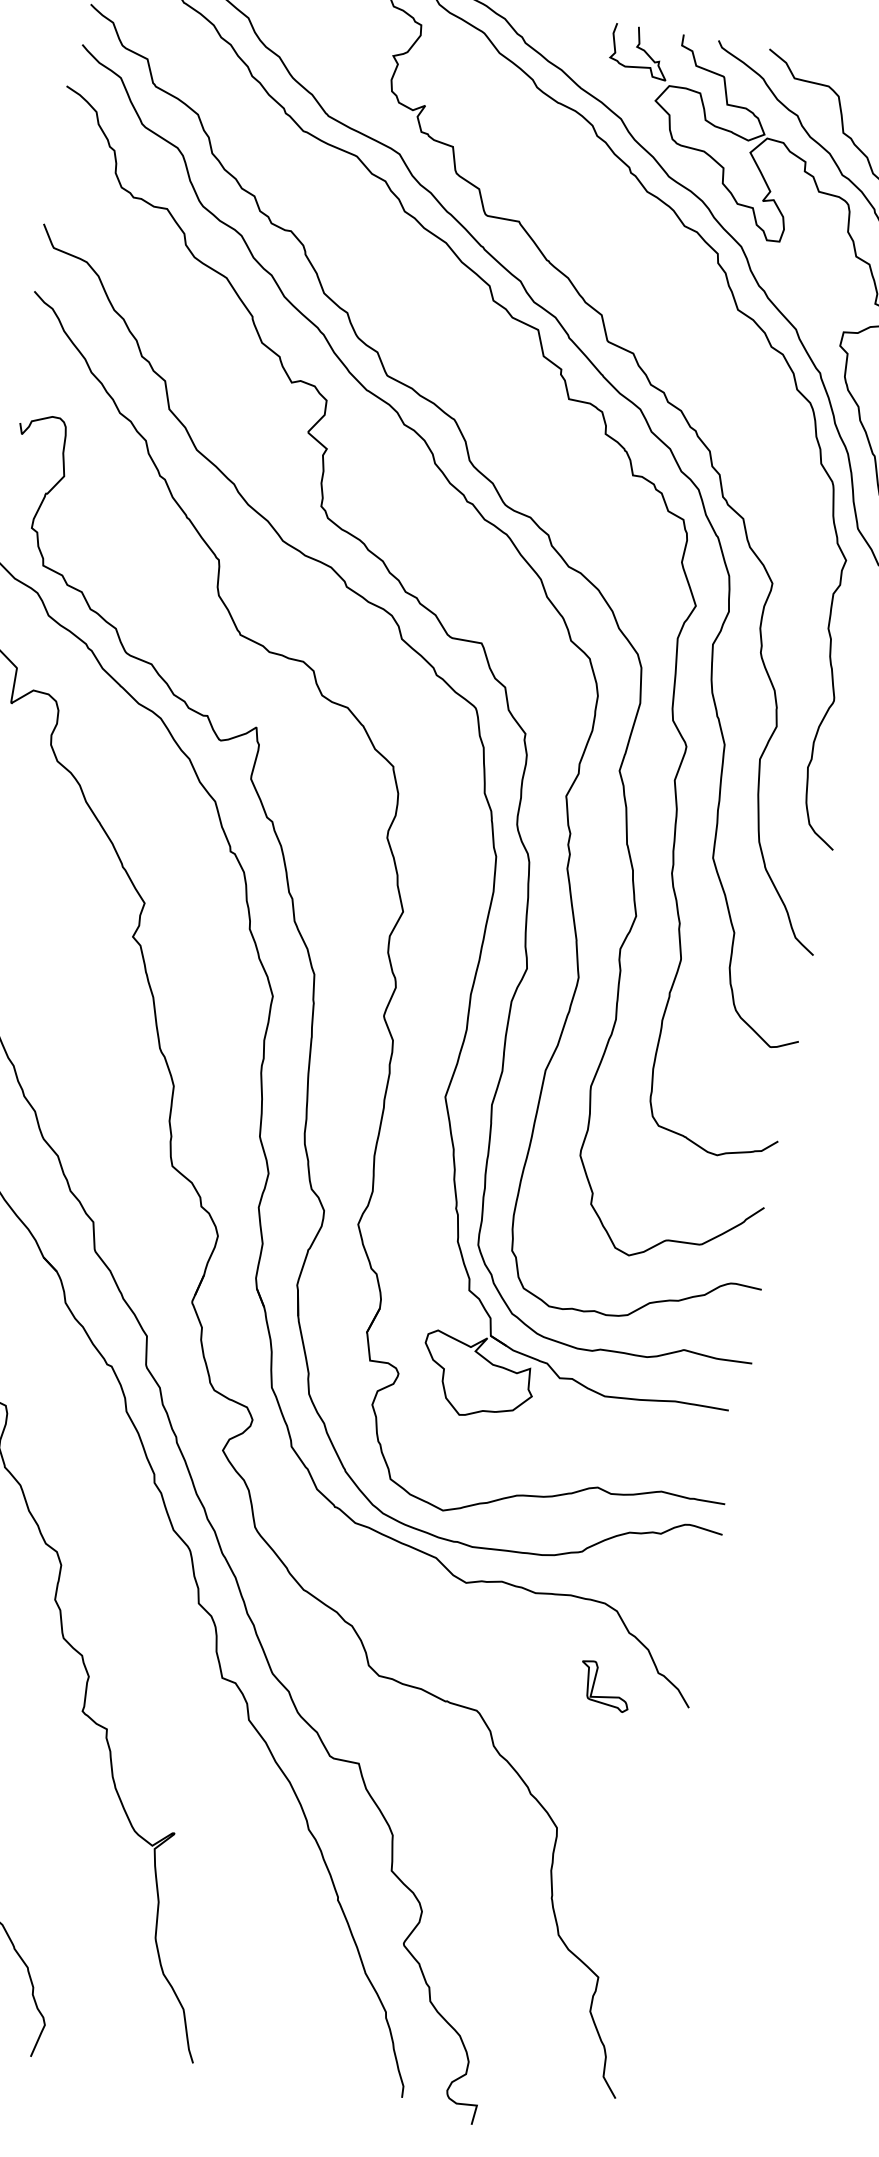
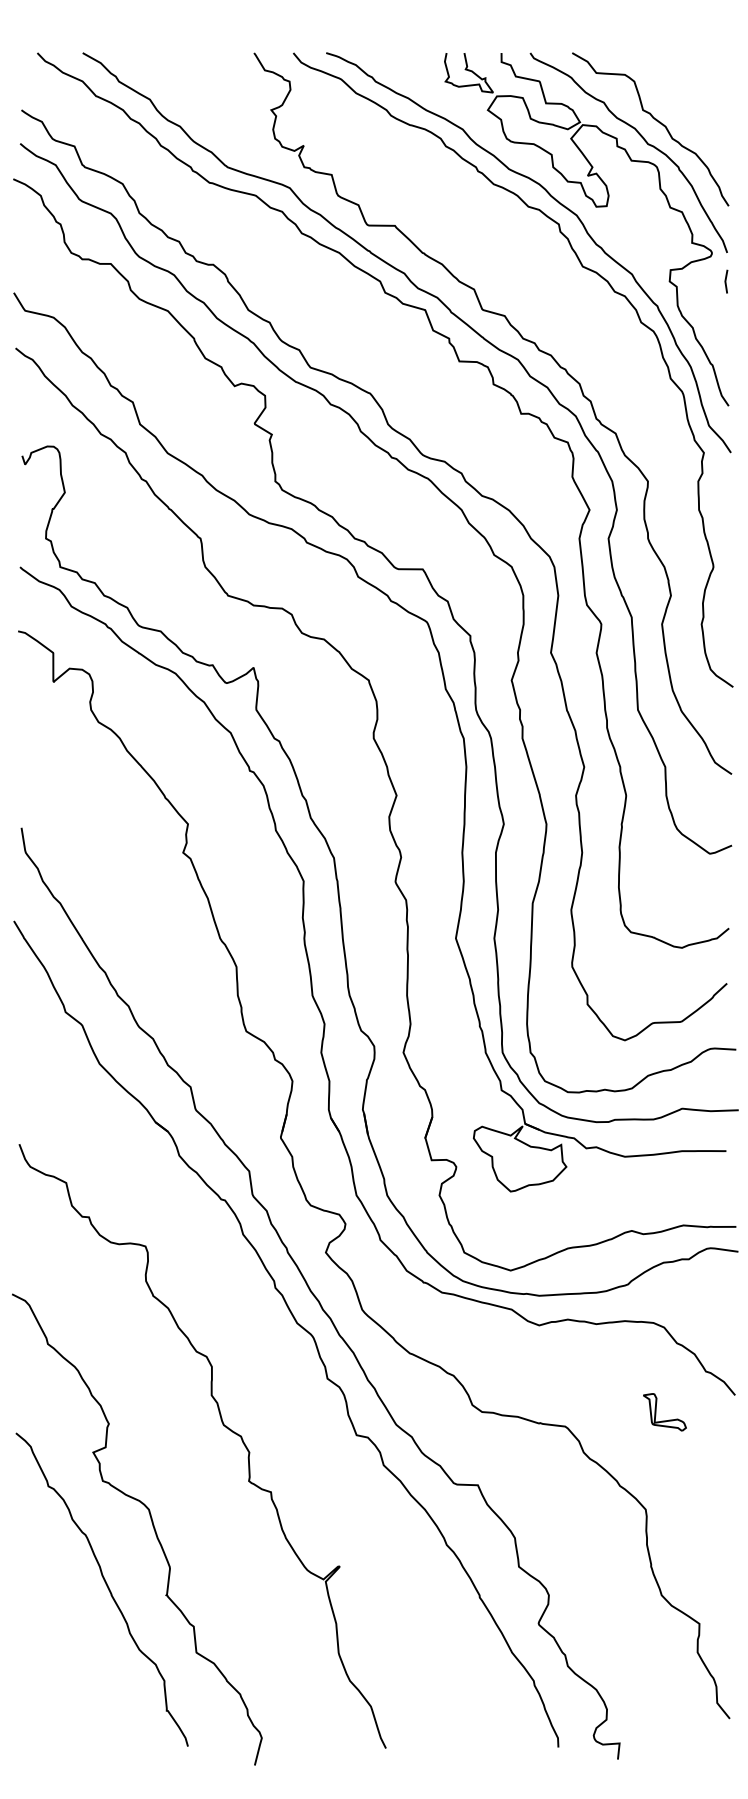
part: (594, 1684) -> (656, 1412), moved

